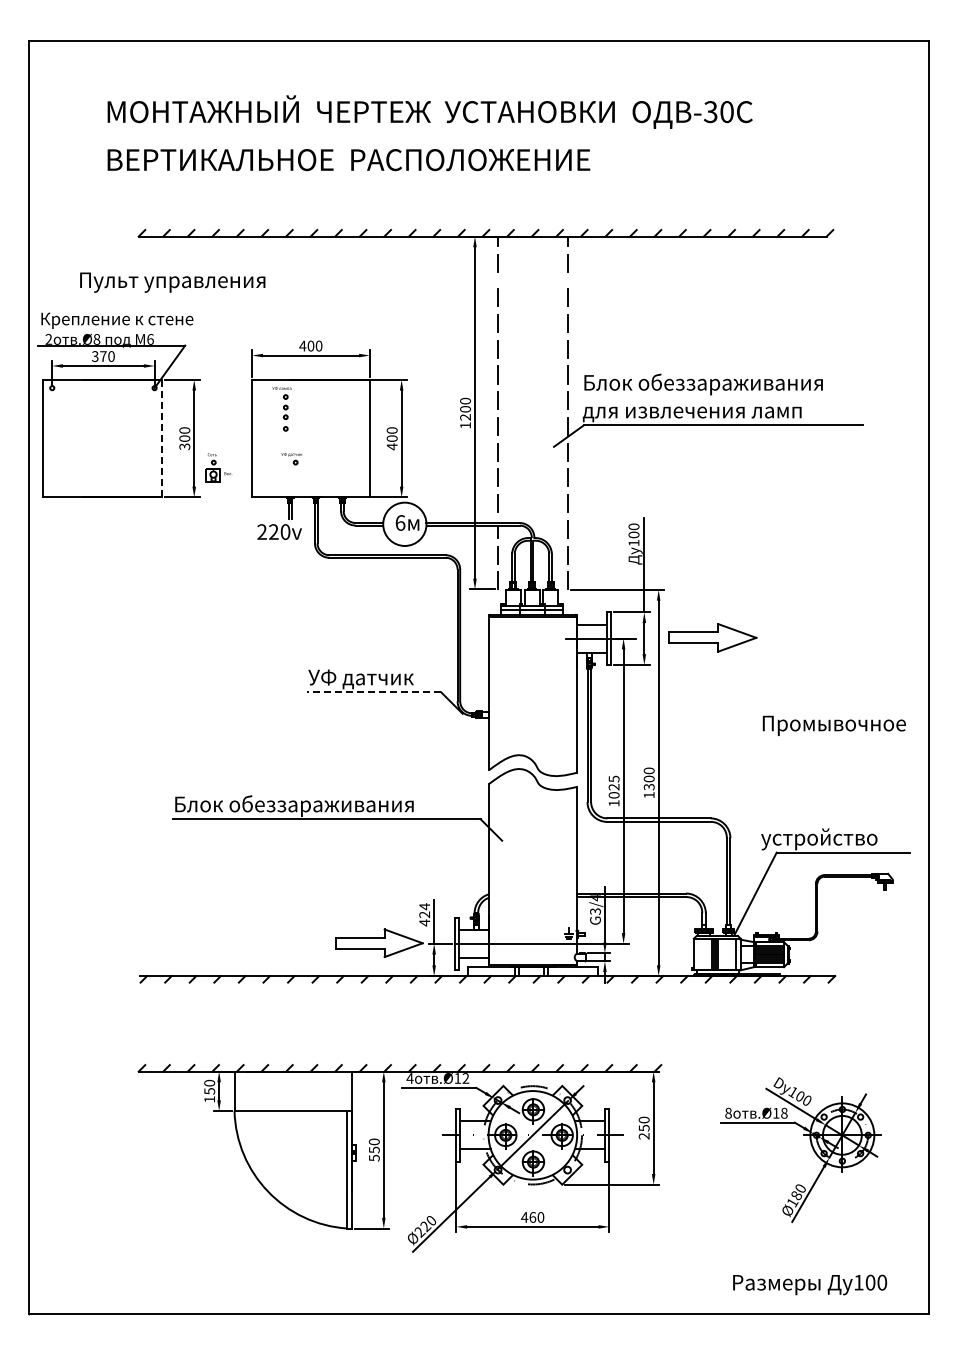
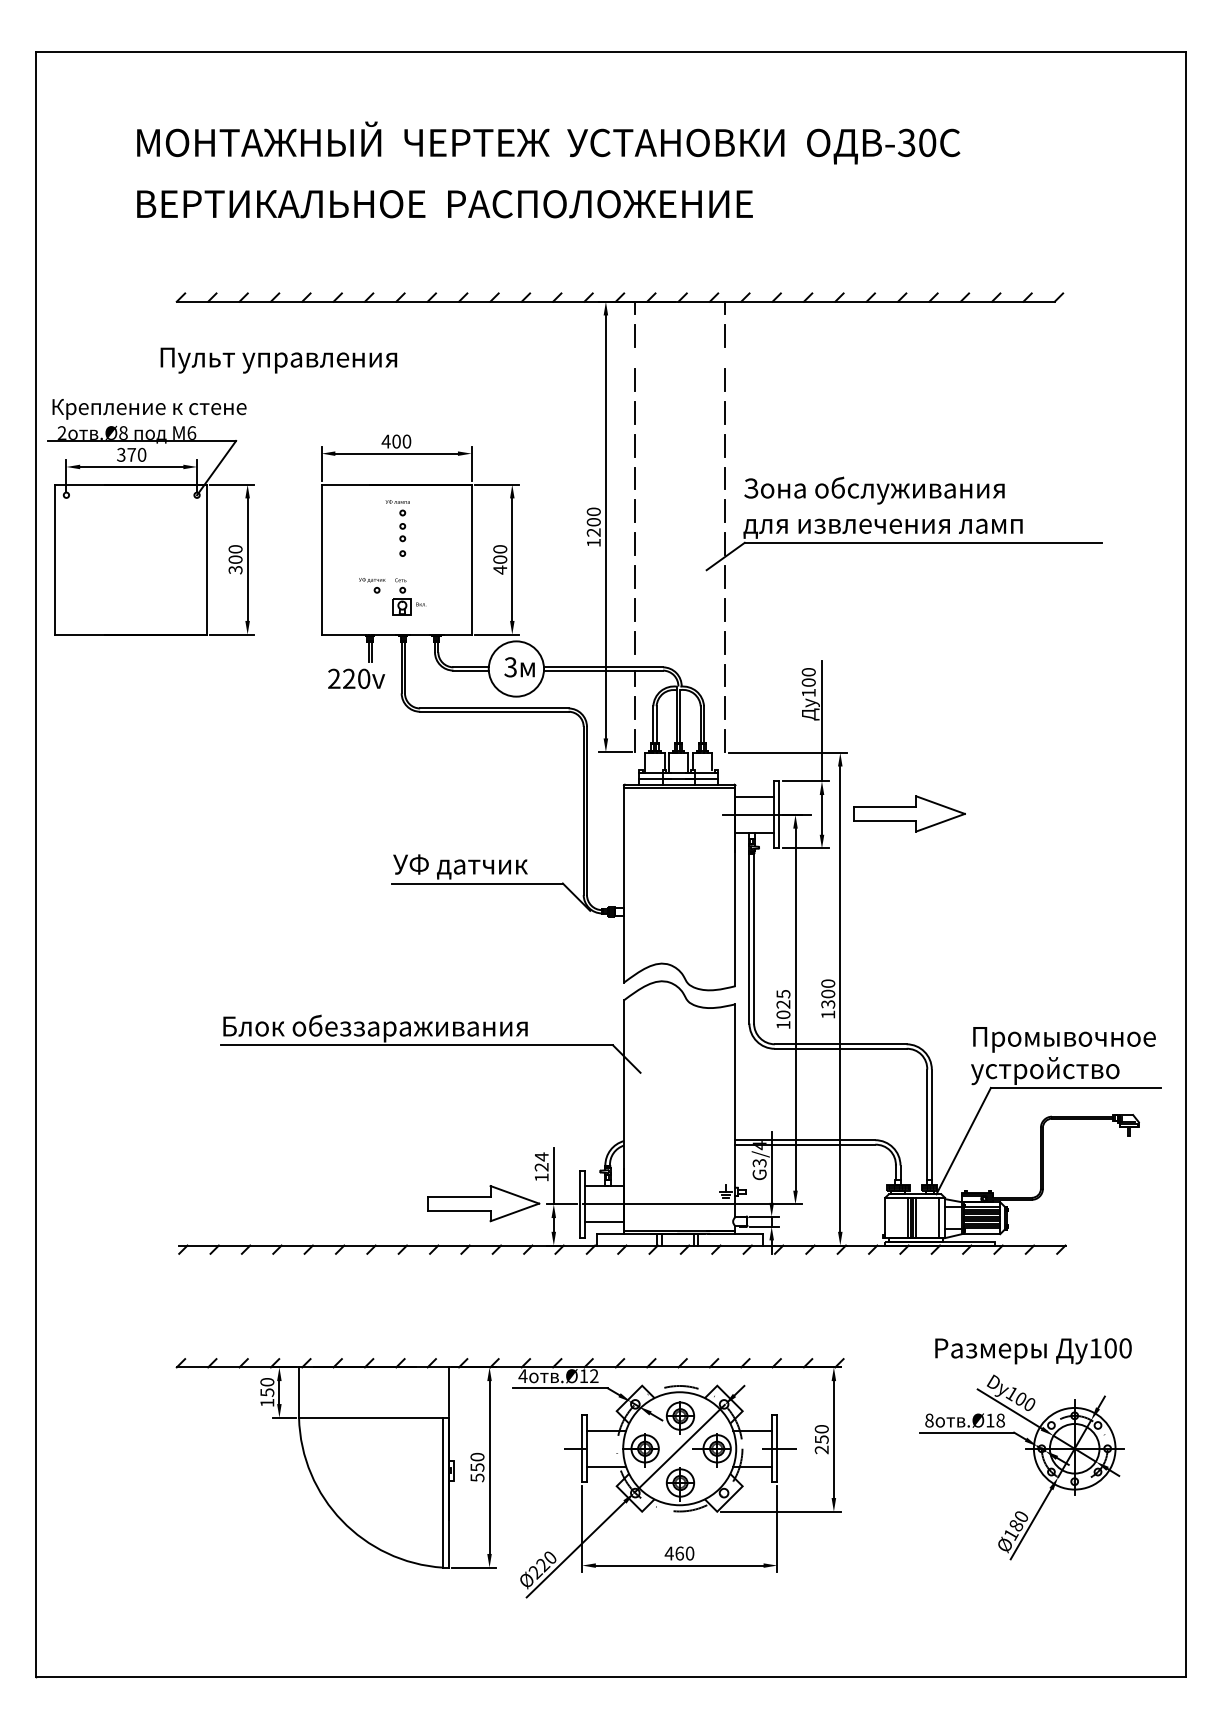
text: (172, 282) -> (278, 360), moved
text: (702, 384) -> (896, 490), Блок обеззараживания -> Зона обслуживания
part: (281, 409) -> (397, 528), moved
line: (162, 438) -> (207, 559), dashed -> solid
part: (218, 467) -> (408, 596), moved
text: (400, 522) -> (510, 666), 6 -> 3
line: (373, 692) -> (476, 883), dashed -> solid
text: (833, 725) -> (1063, 1039), moved
text: (424, 922) -> (541, 1177), 424 -> 124
text: (810, 1284) -> (1034, 1350), moved

